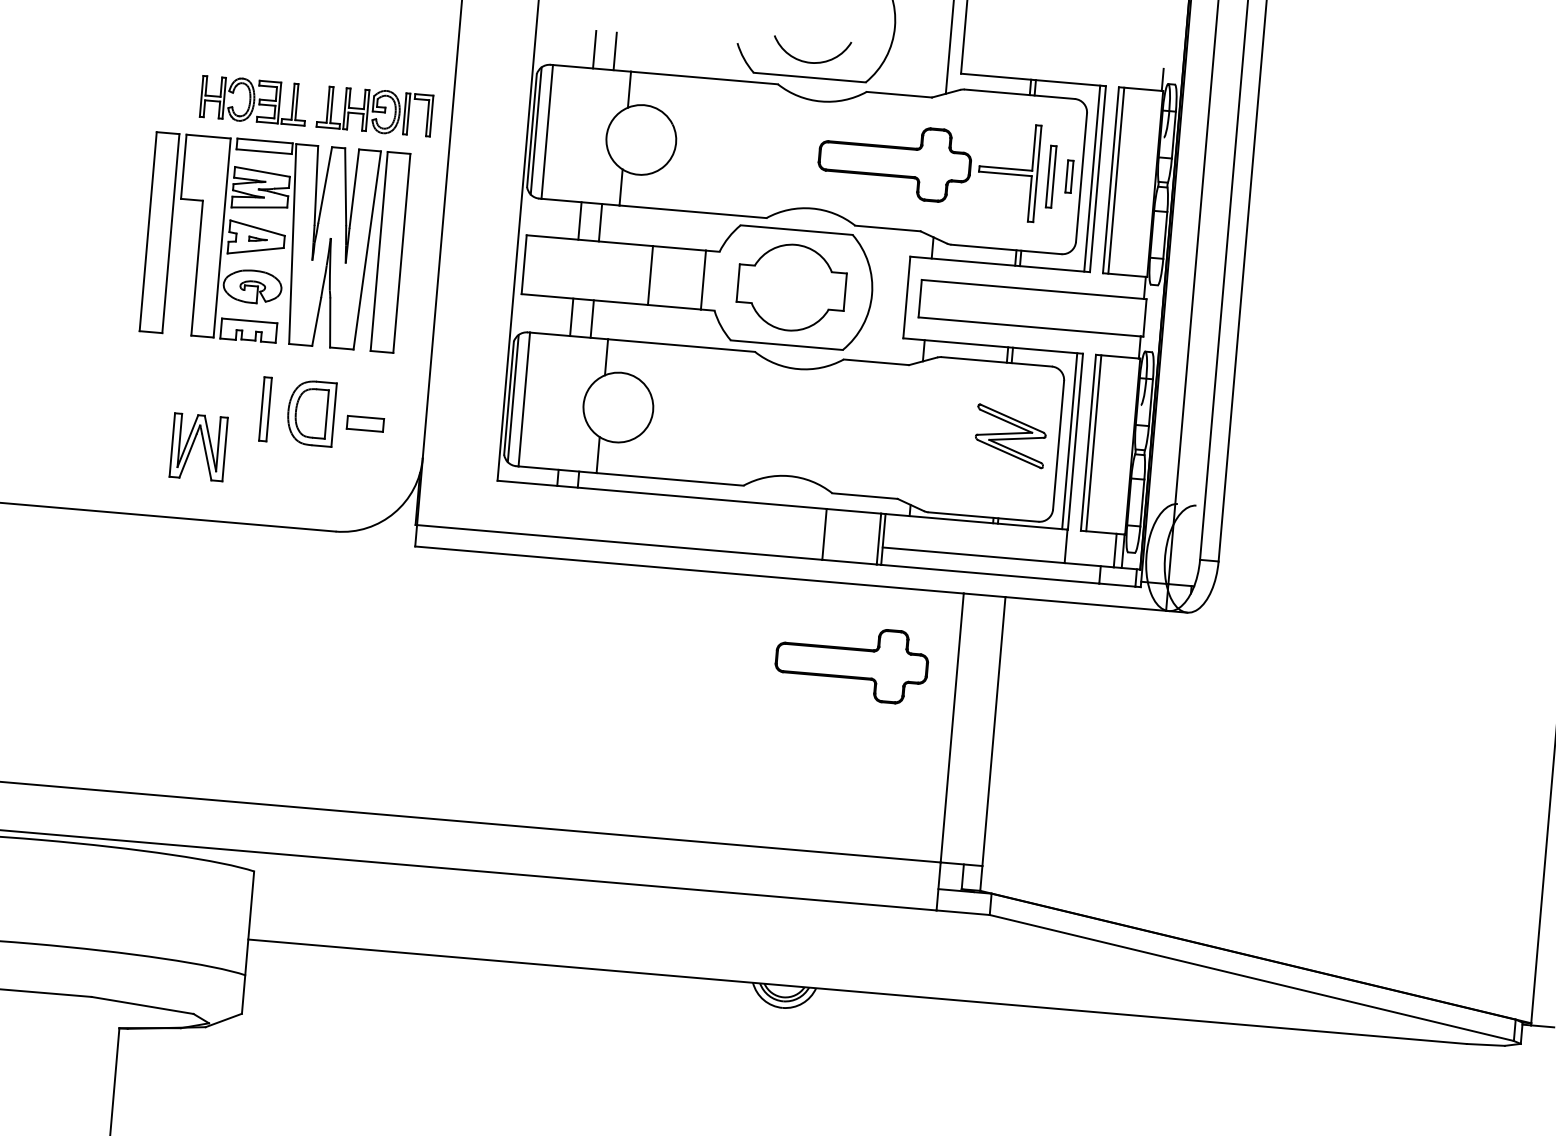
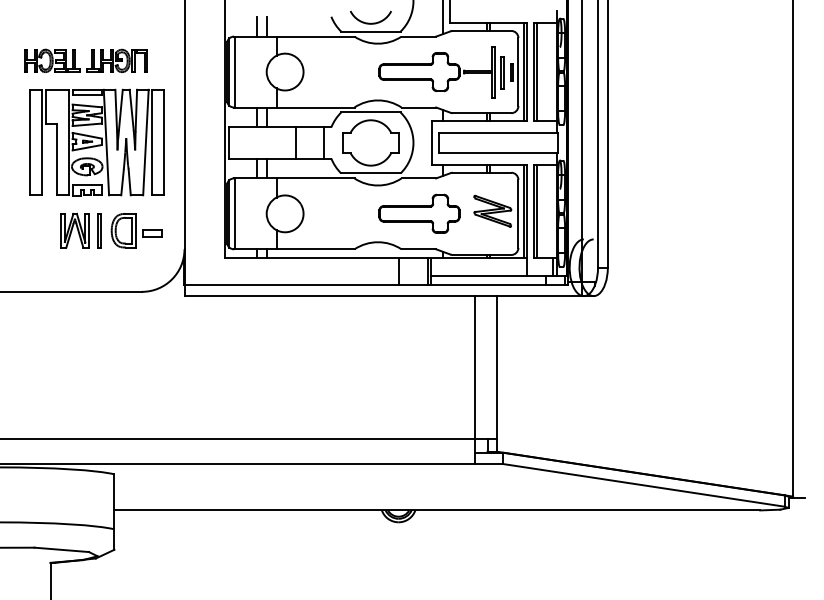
part: (316, 105) -> (85, 60), moved
part: (197, 446) -> (74, 230), moved
part: (851, 662) -> (419, 213), moved

